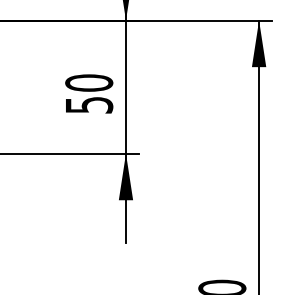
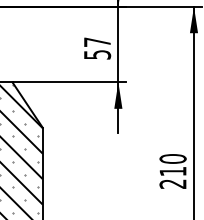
text: (89, 83) -> (97, 42), 50 -> 57

